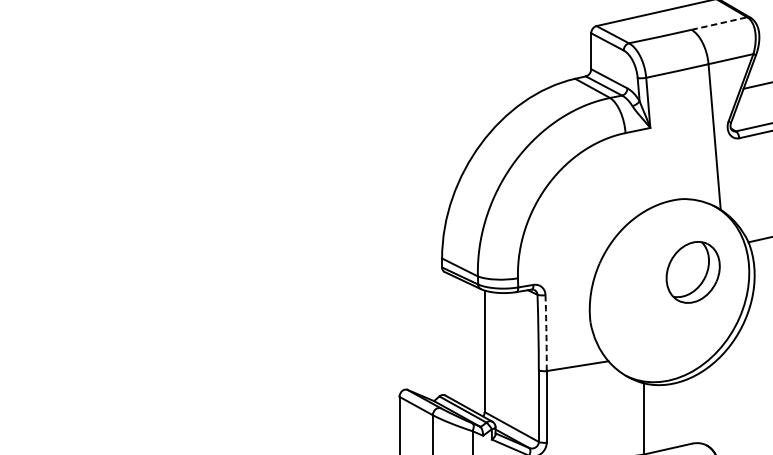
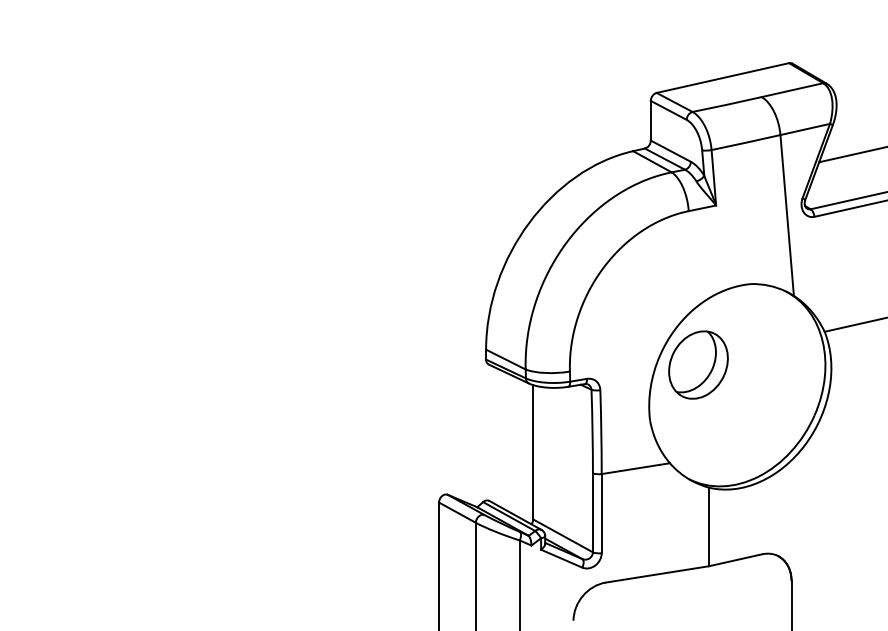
line: (719, 23) -> (792, 90), dashed -> solid
part: (693, 271) -> (698, 364), moved
arc: (546, 333) -> (601, 432), dashed -> solid

